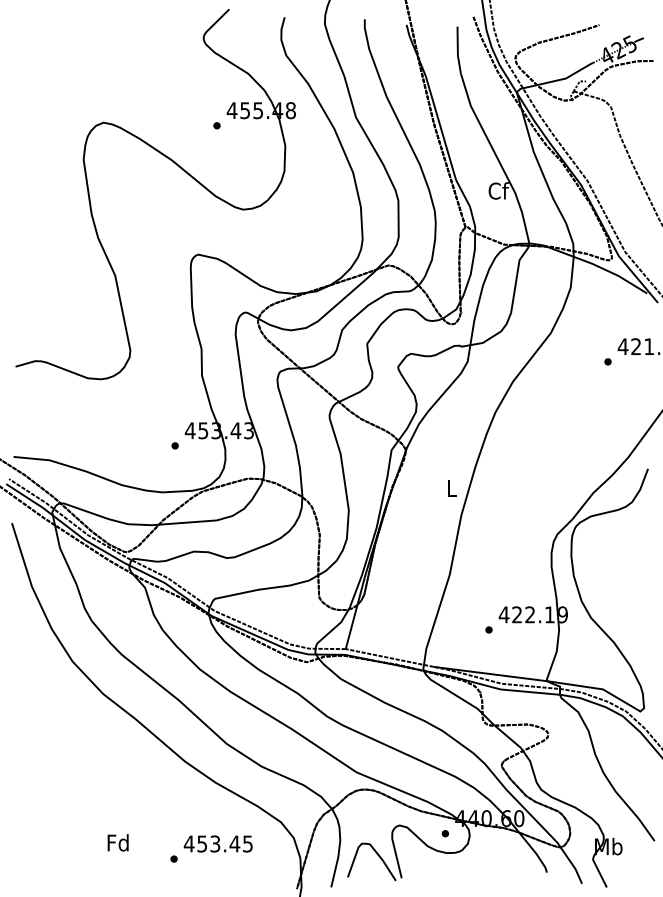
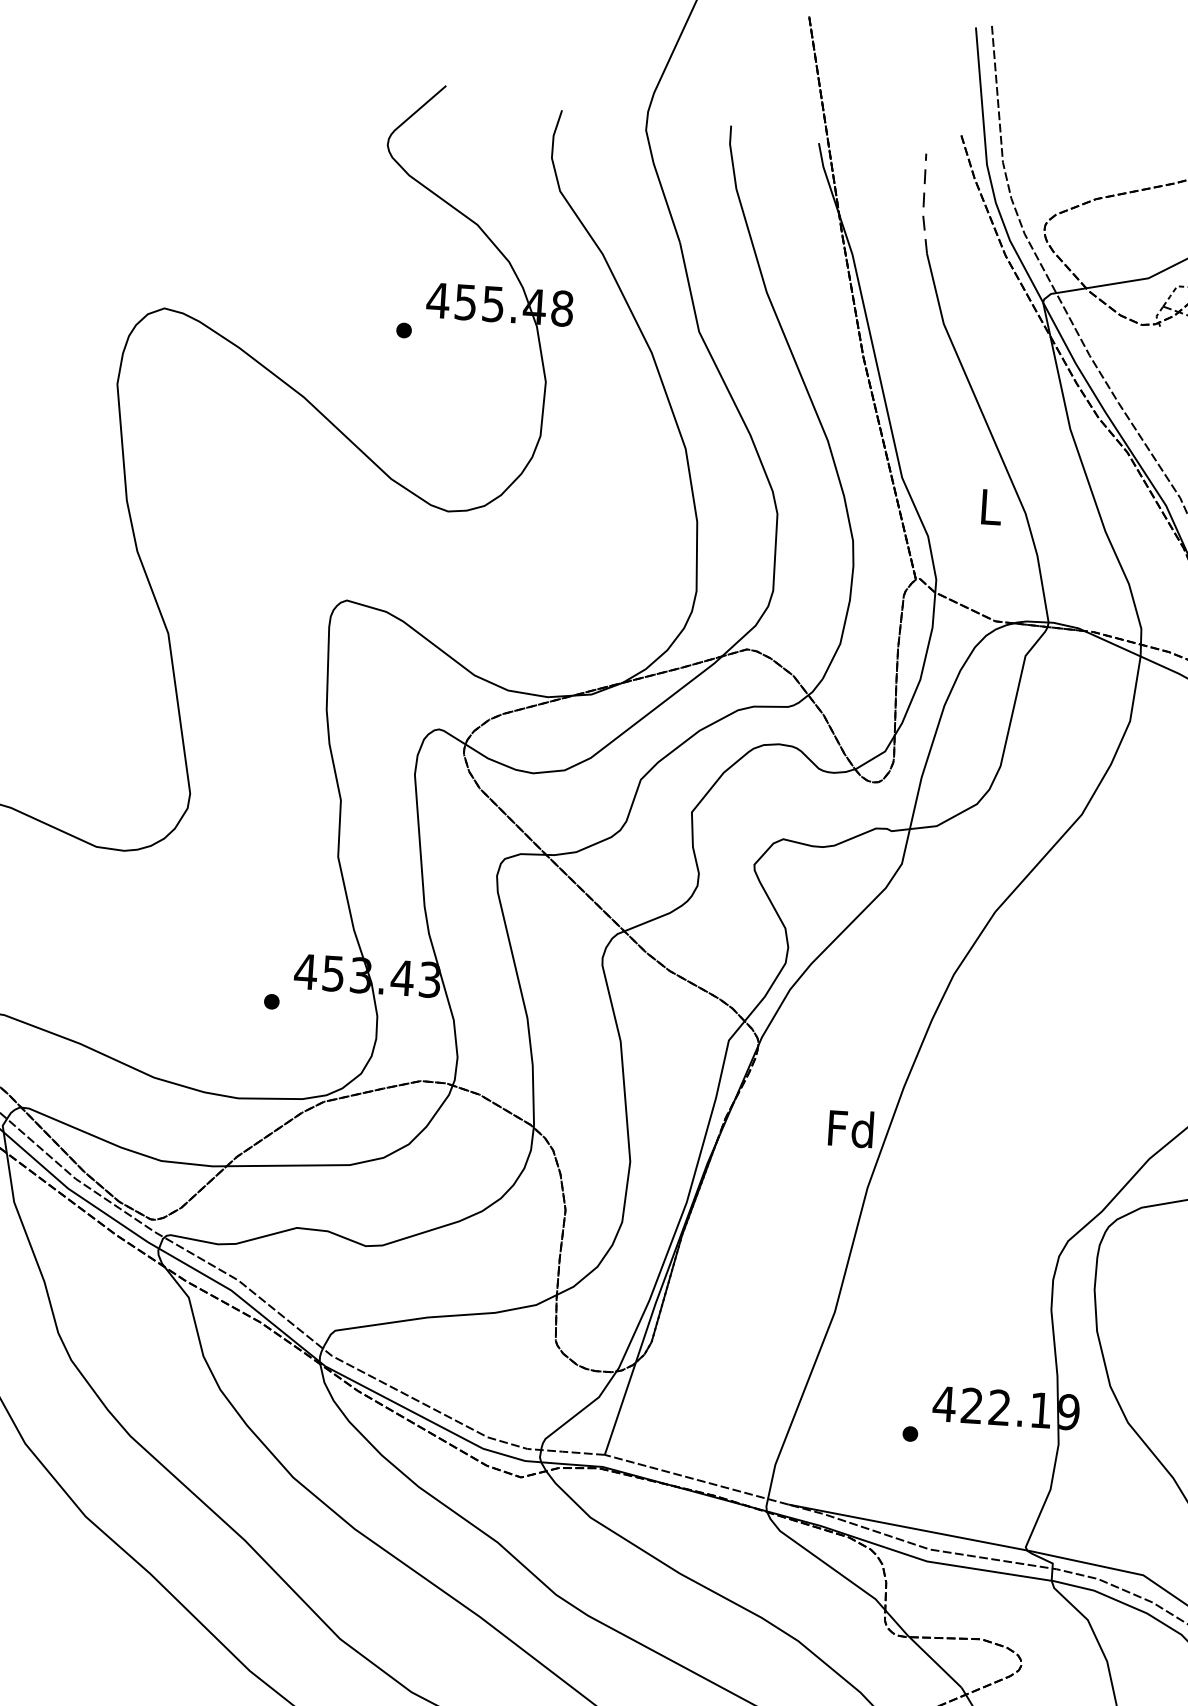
line: (457, 50) -> (922, 204), solid -> dashed
text: (498, 190) -> (990, 505), Cf -> L
text: (451, 487) -> (850, 1127), L -> Fd

